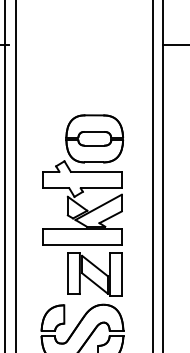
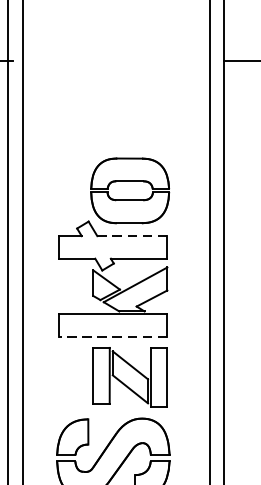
line: (95, 171) -> (131, 235), solid -> dashed
line: (81, 245) -> (111, 337), solid -> dashed

